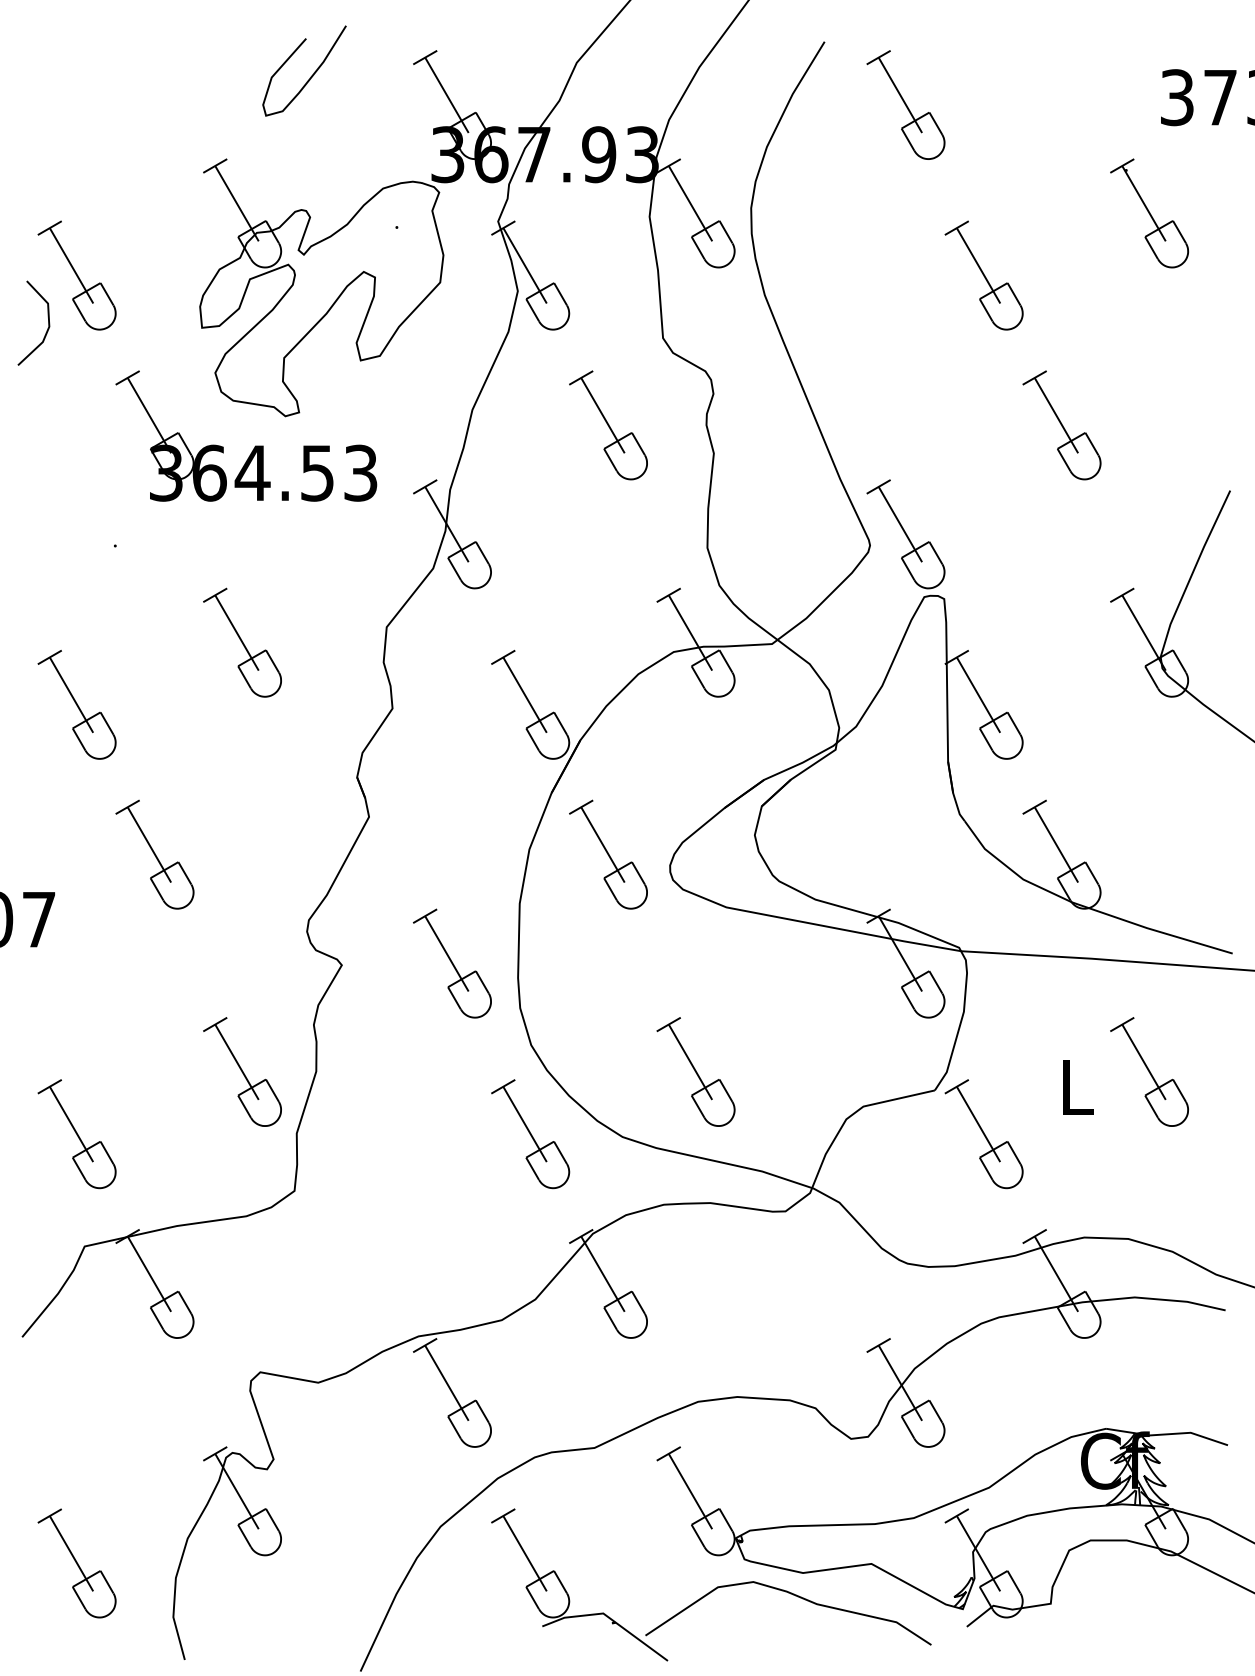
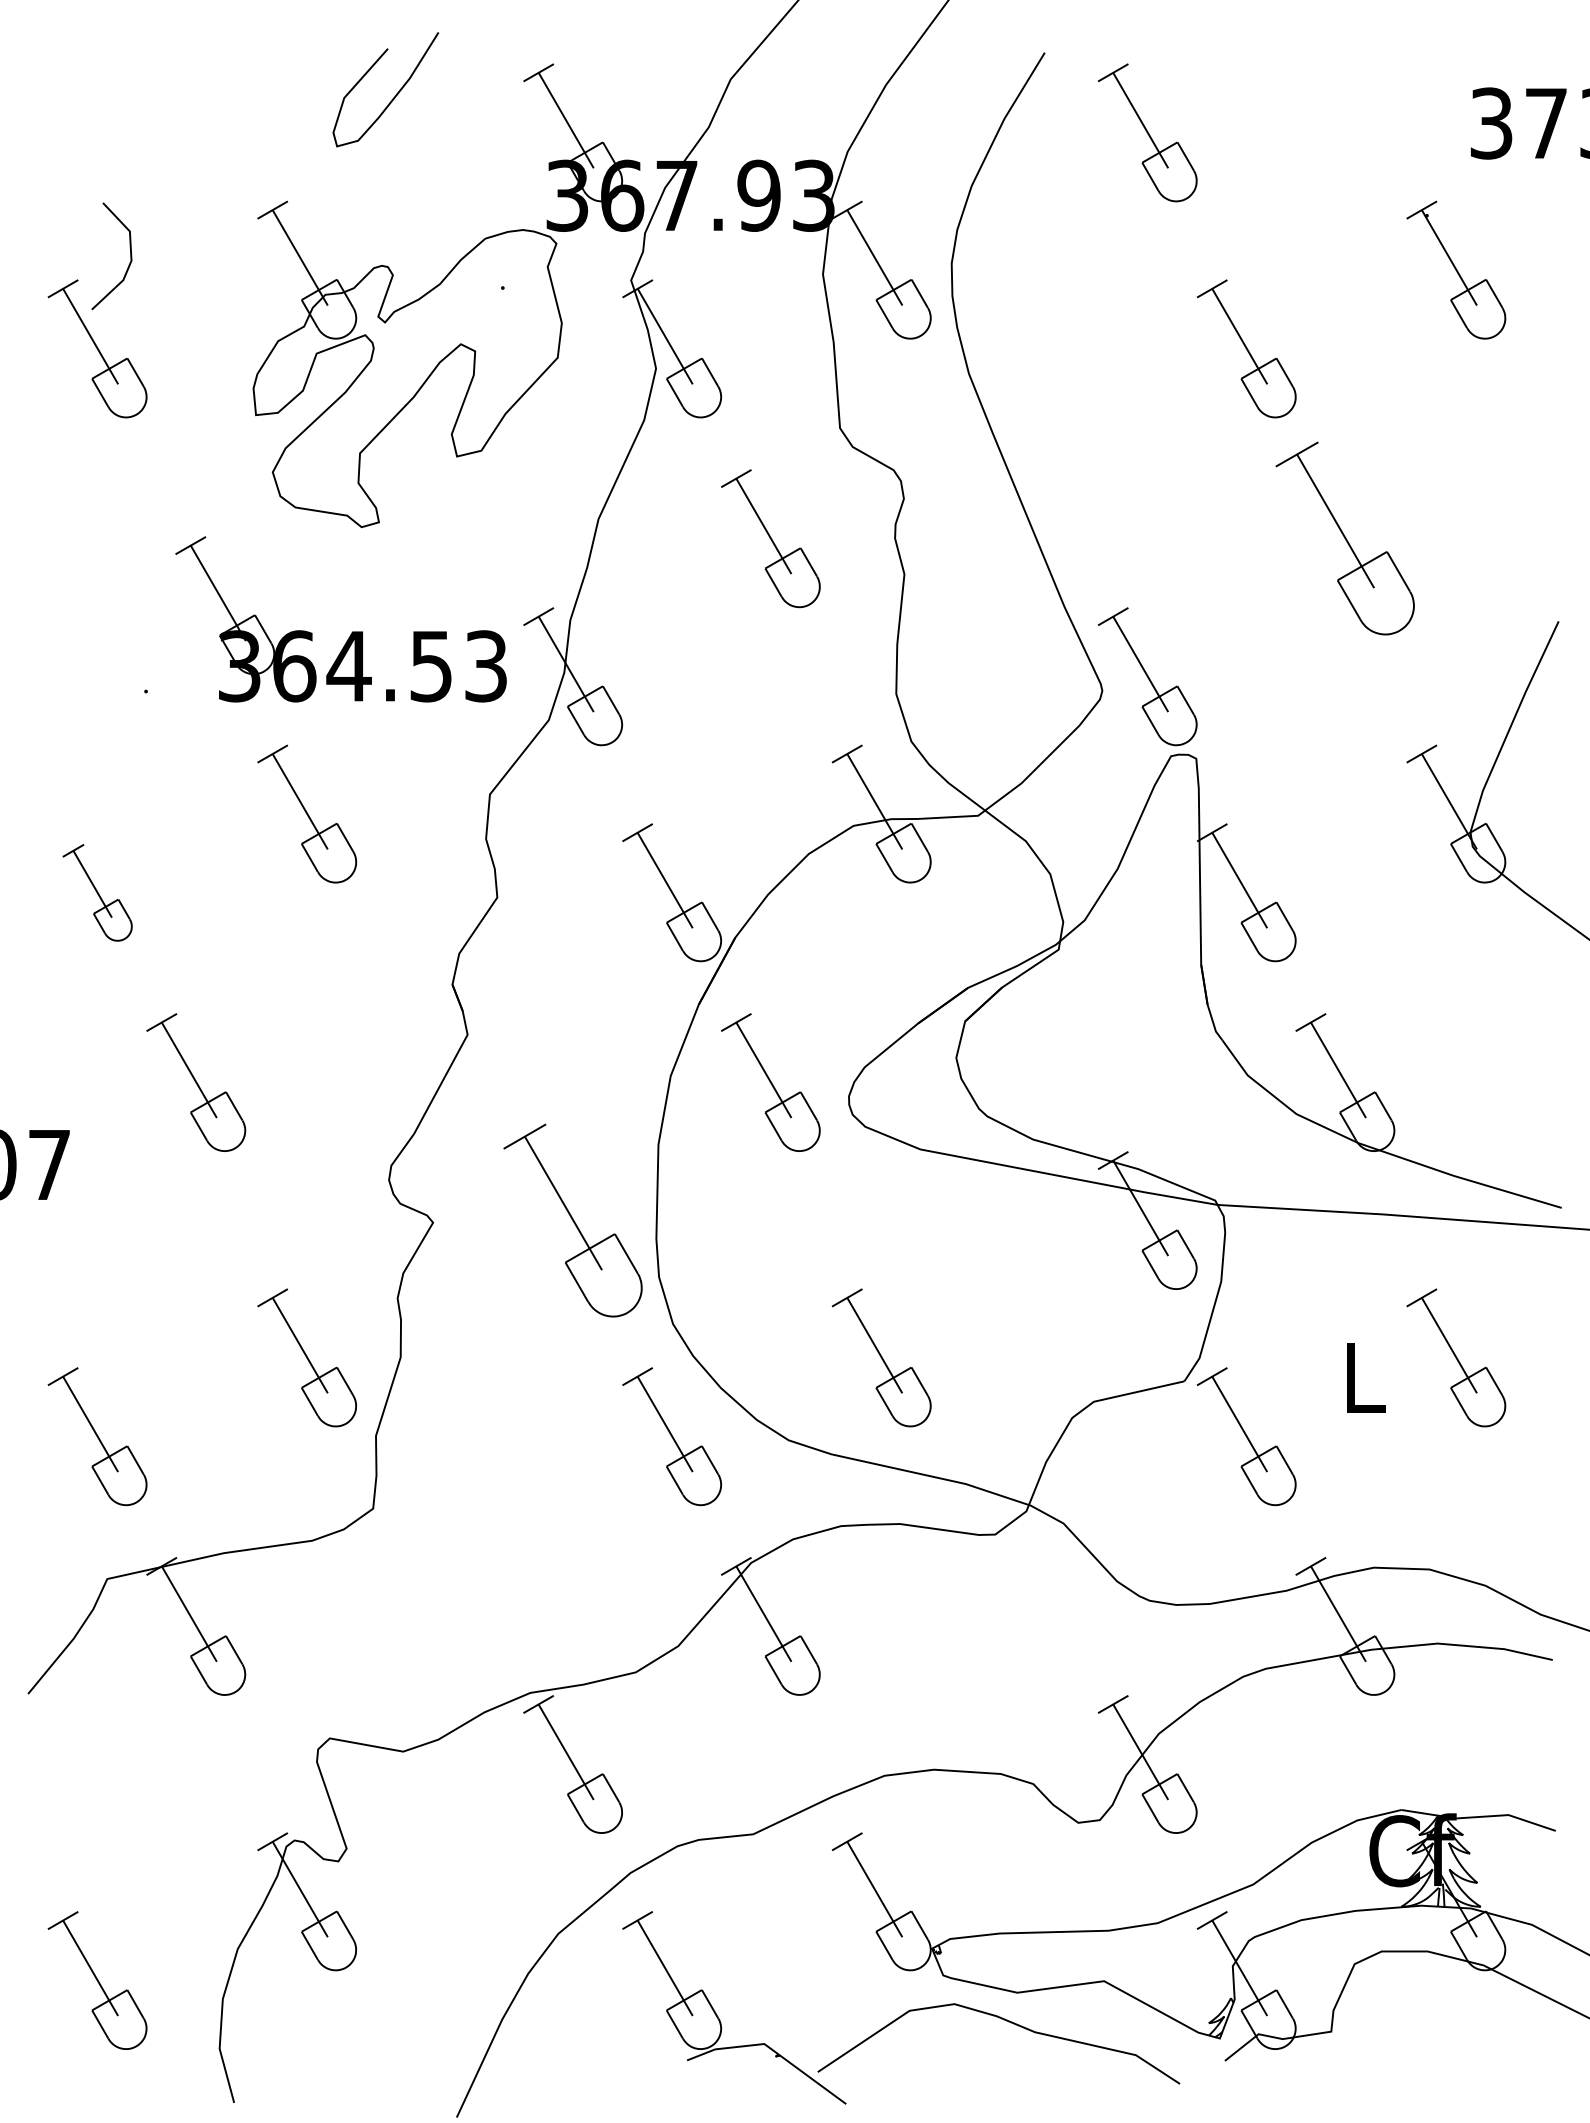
line: (47, 328) -> (129, 262), moved
part: (1062, 425) -> (1345, 538), size x1.4
part: (255, 445) -> (352, 631), moved
part: (76, 704) -> (97, 892), size x0.7
part: (451, 963) -> (572, 1220), size x1.4

